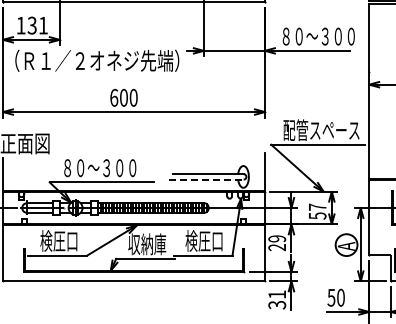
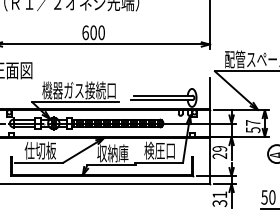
text: (105, 167) -> (78, 90), ８０～３００ -> 機器ガス接続口
line: (206, 179) -> (161, 100), dashed -> solid
text: (59, 240) -> (40, 150), 検圧口 -> 仕切板

